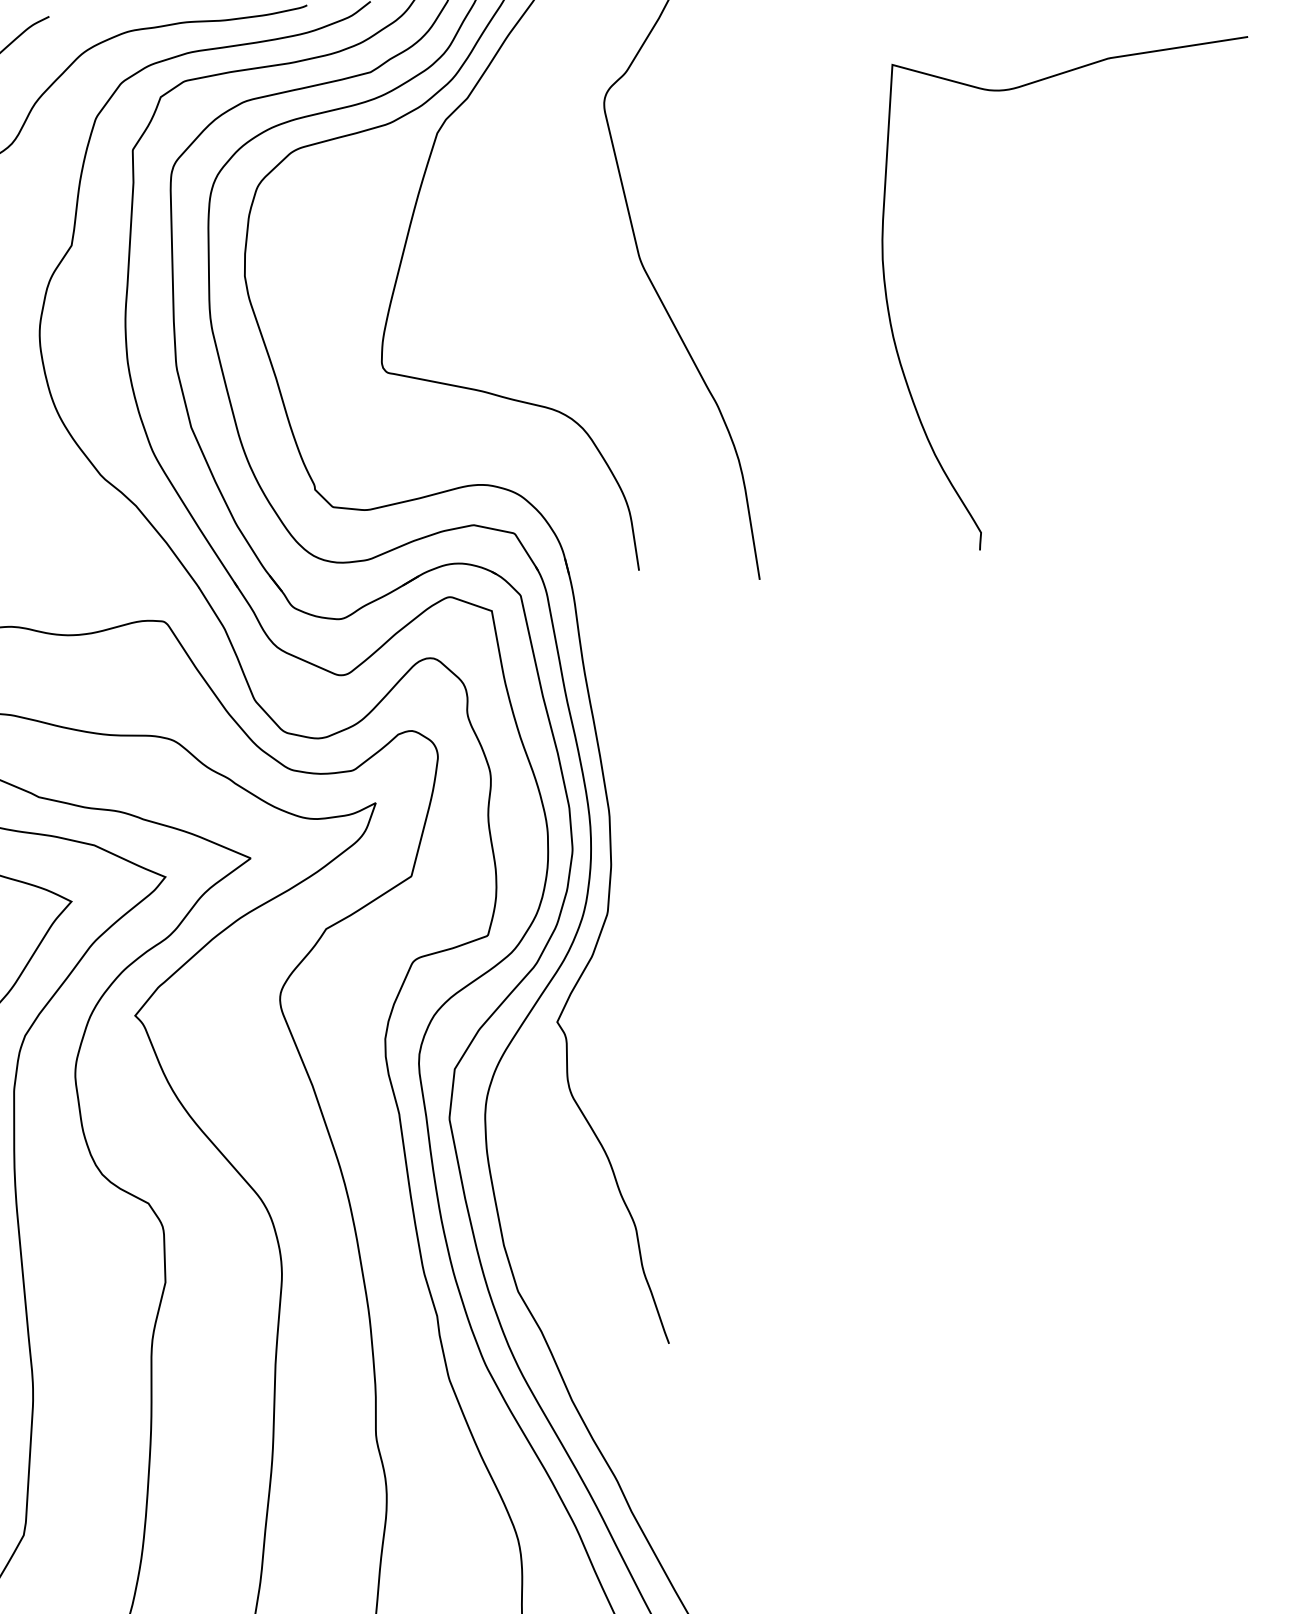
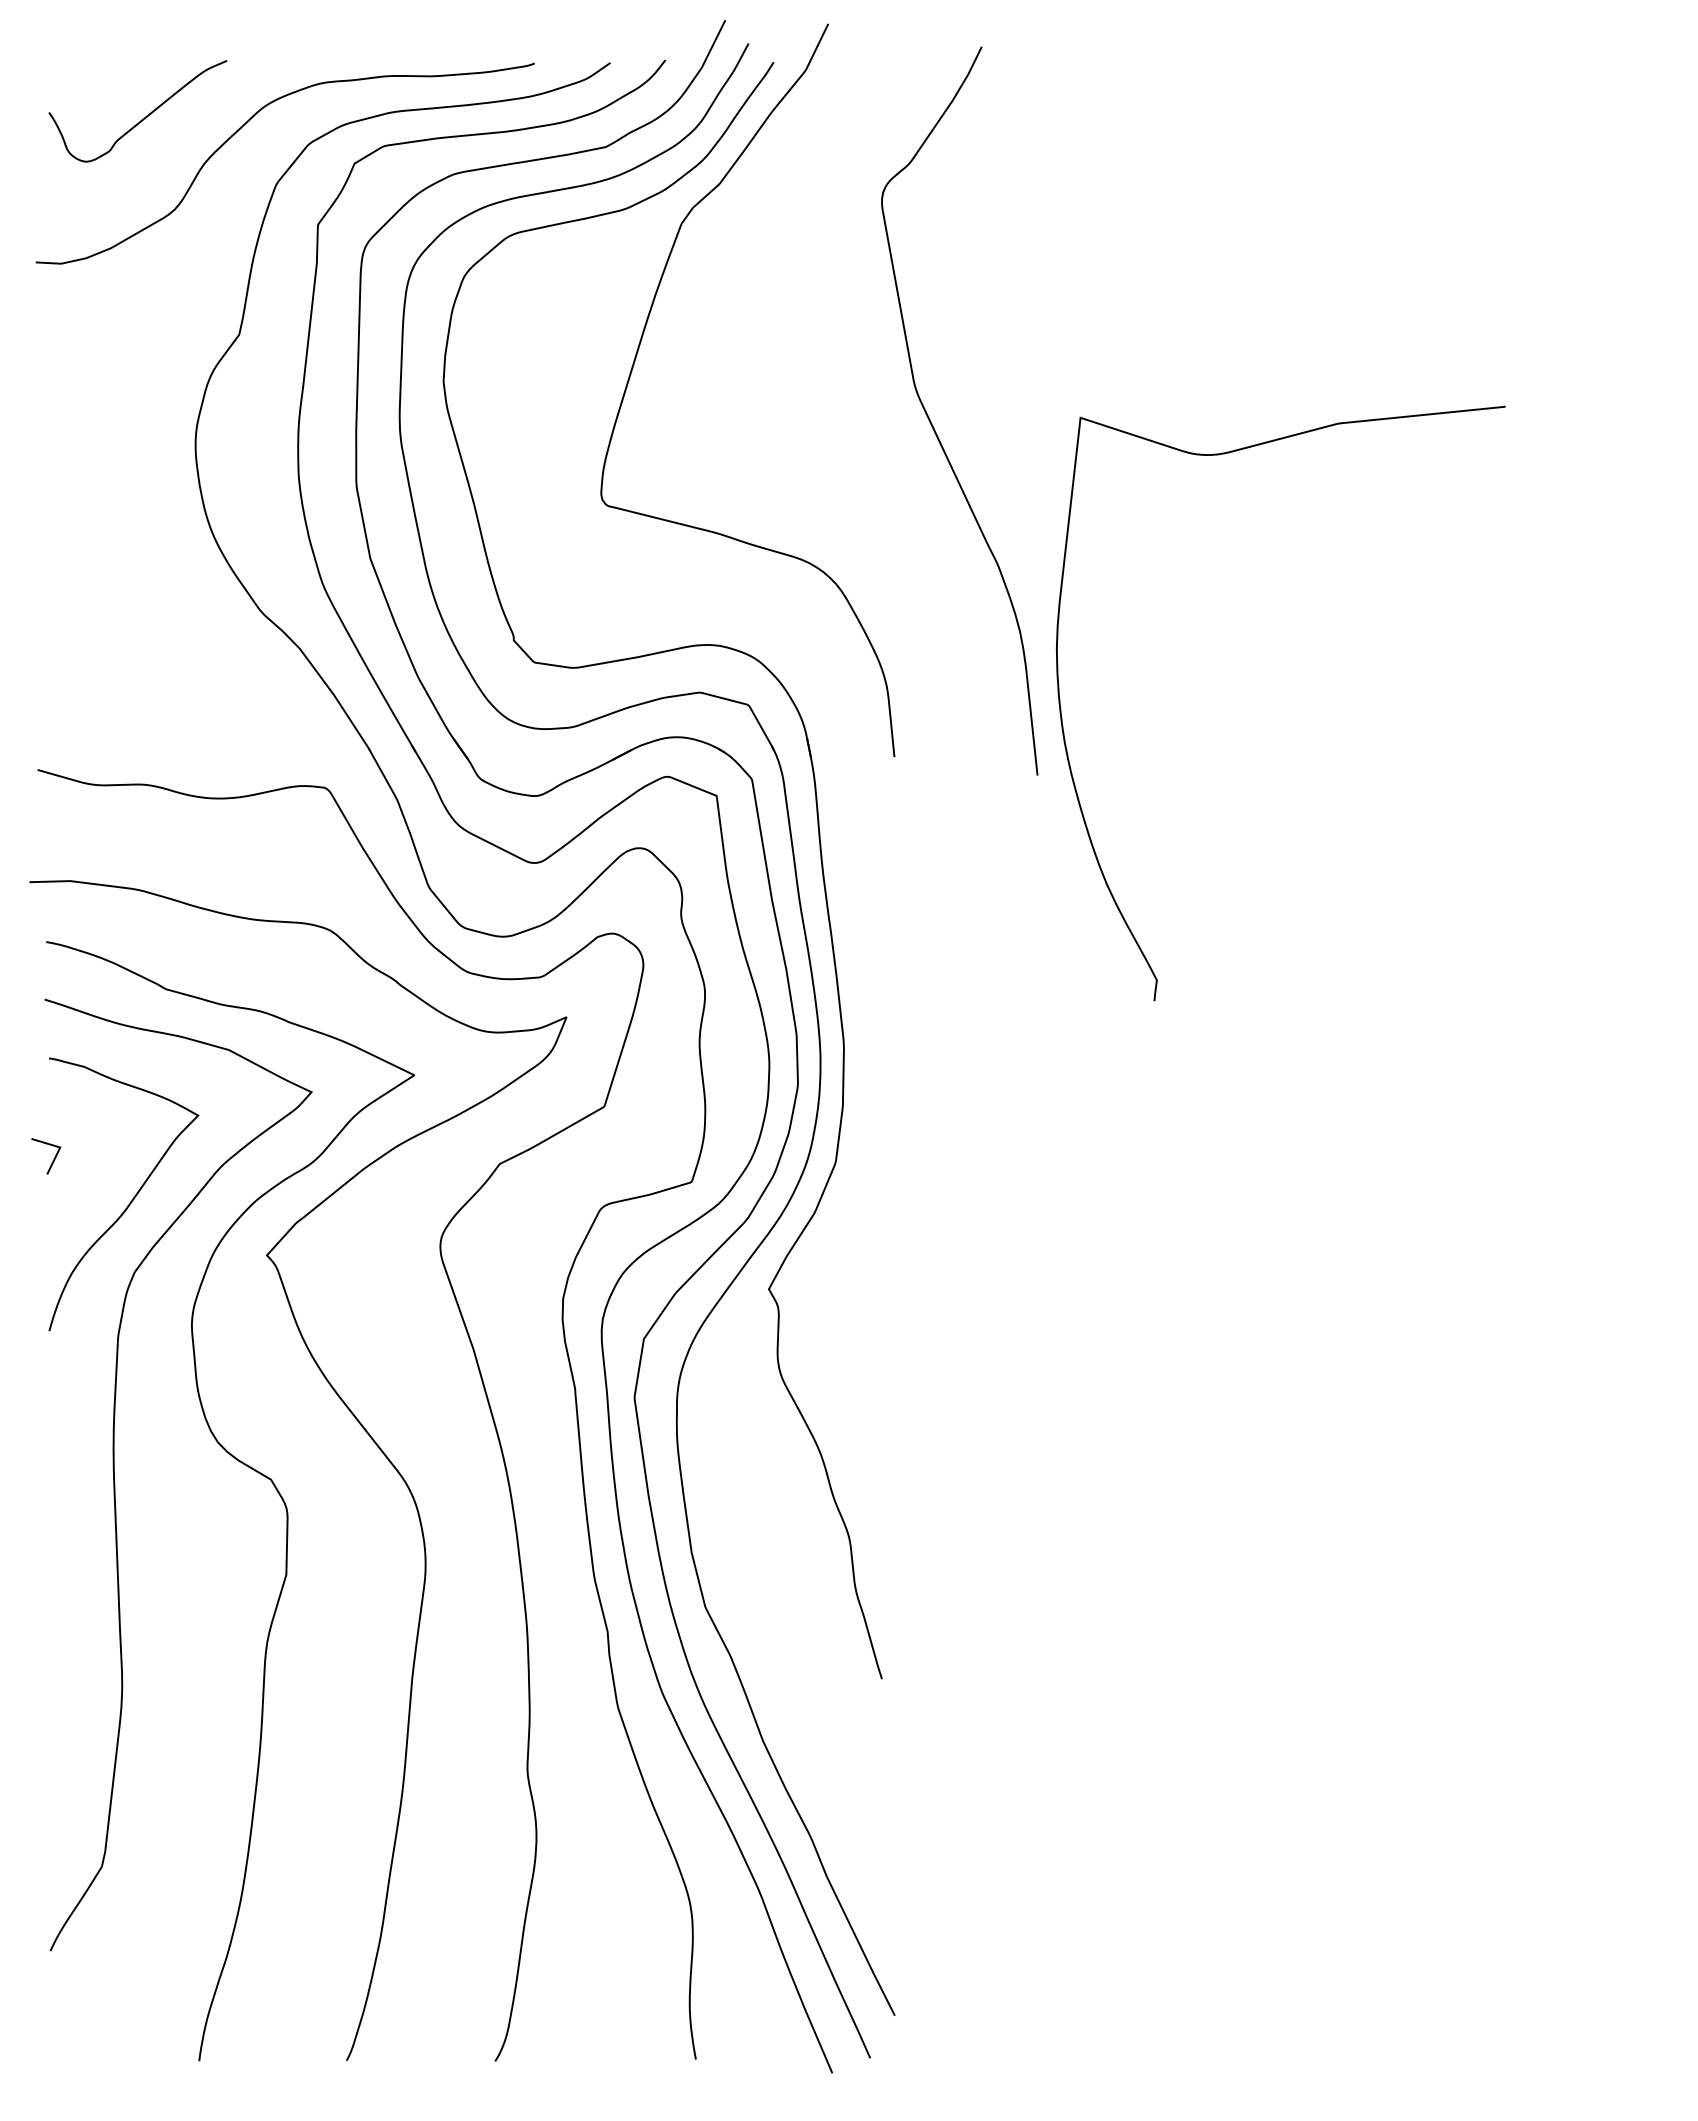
curve: (895, 339) -> (1066, 744), moved

